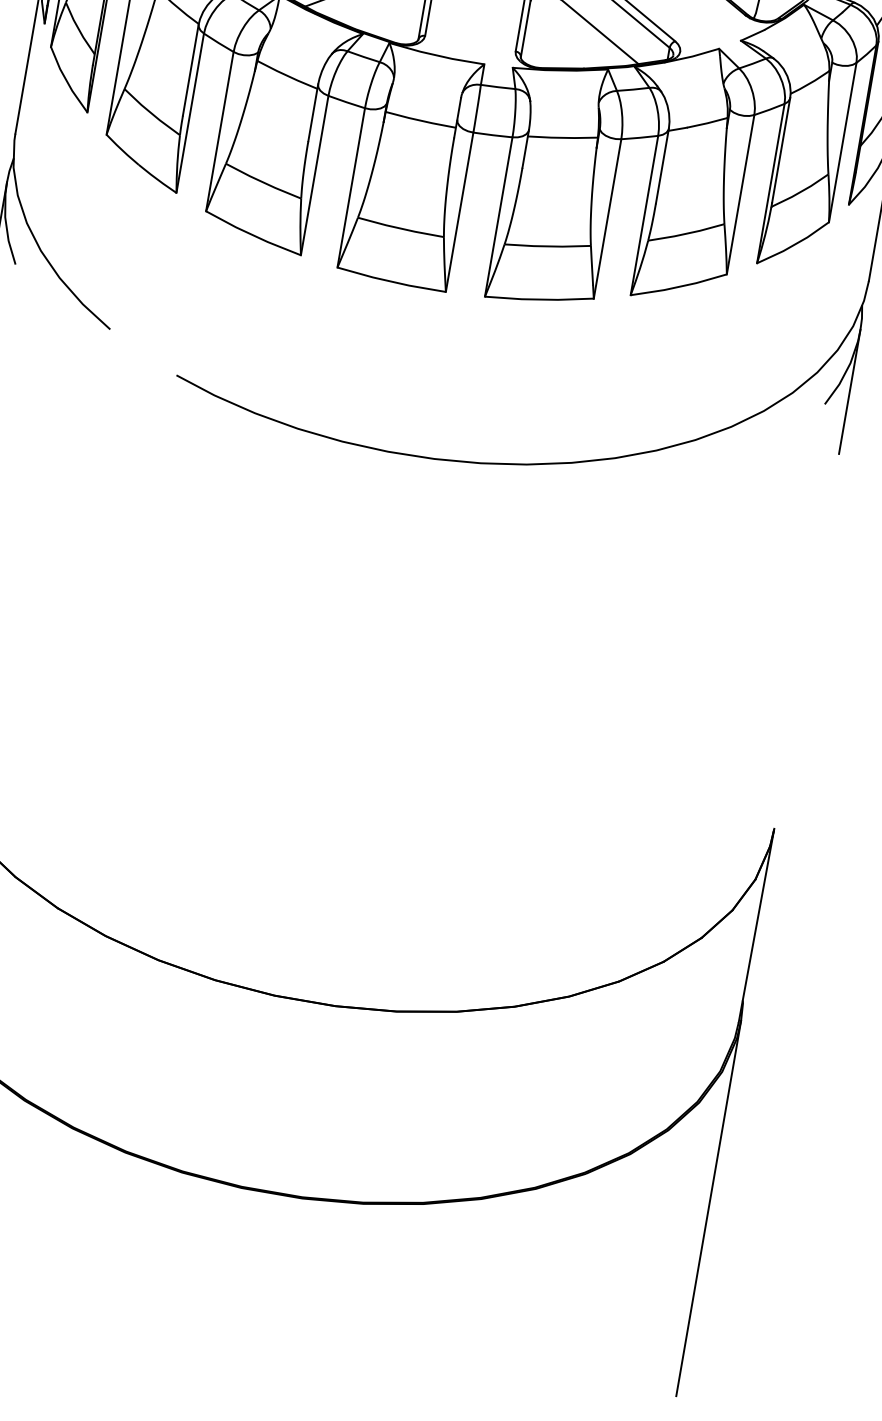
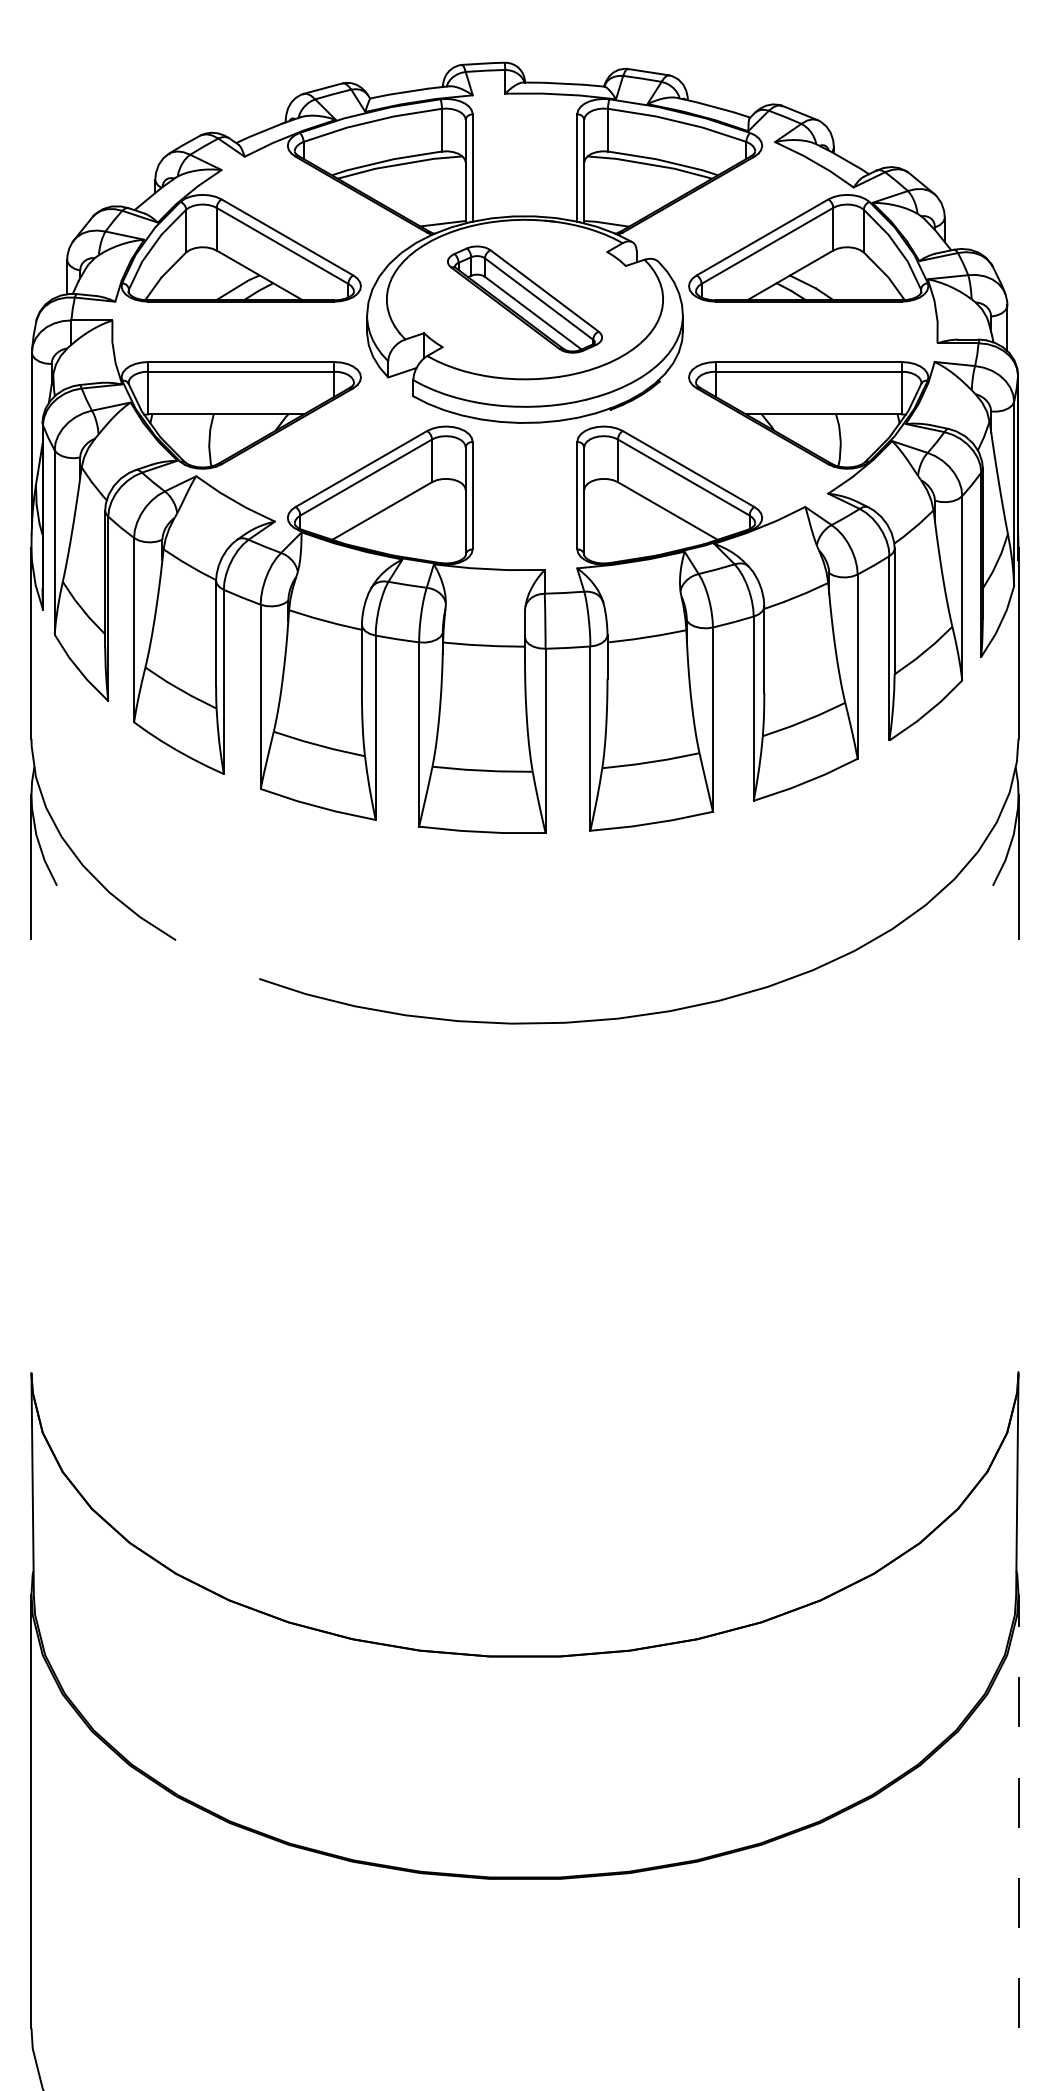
line: (708, 1208) -> (1018, 1811), solid -> dashed

